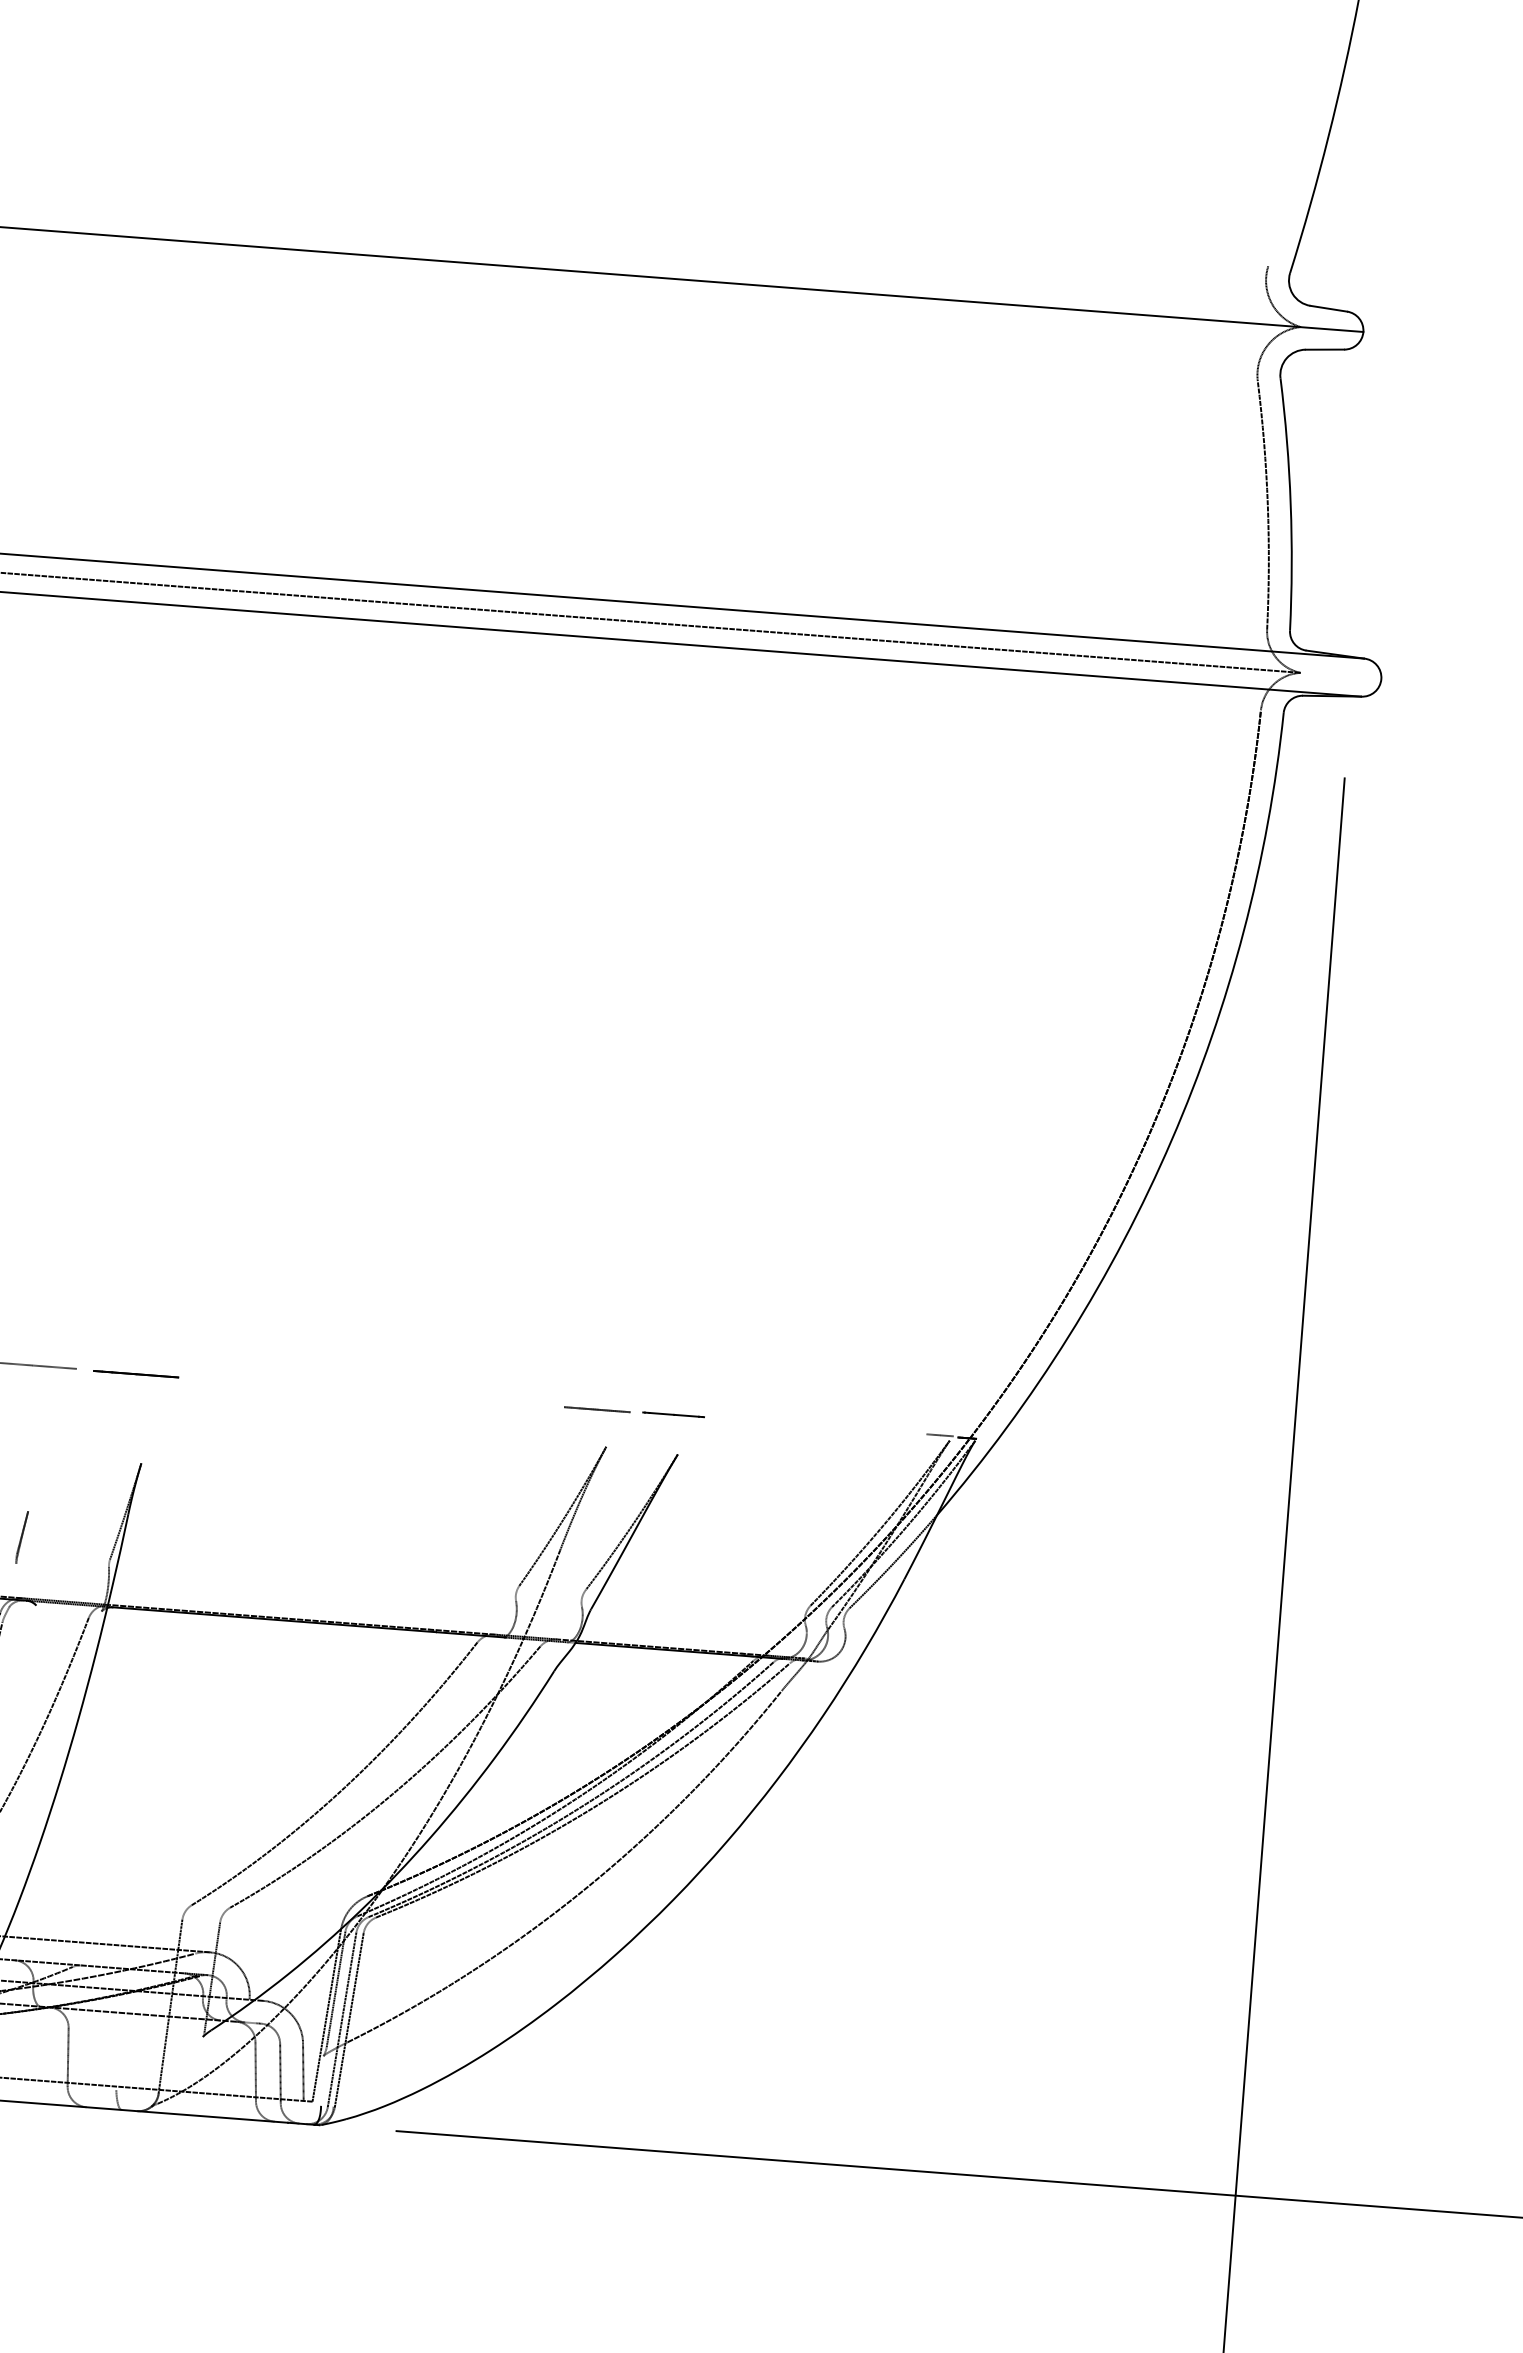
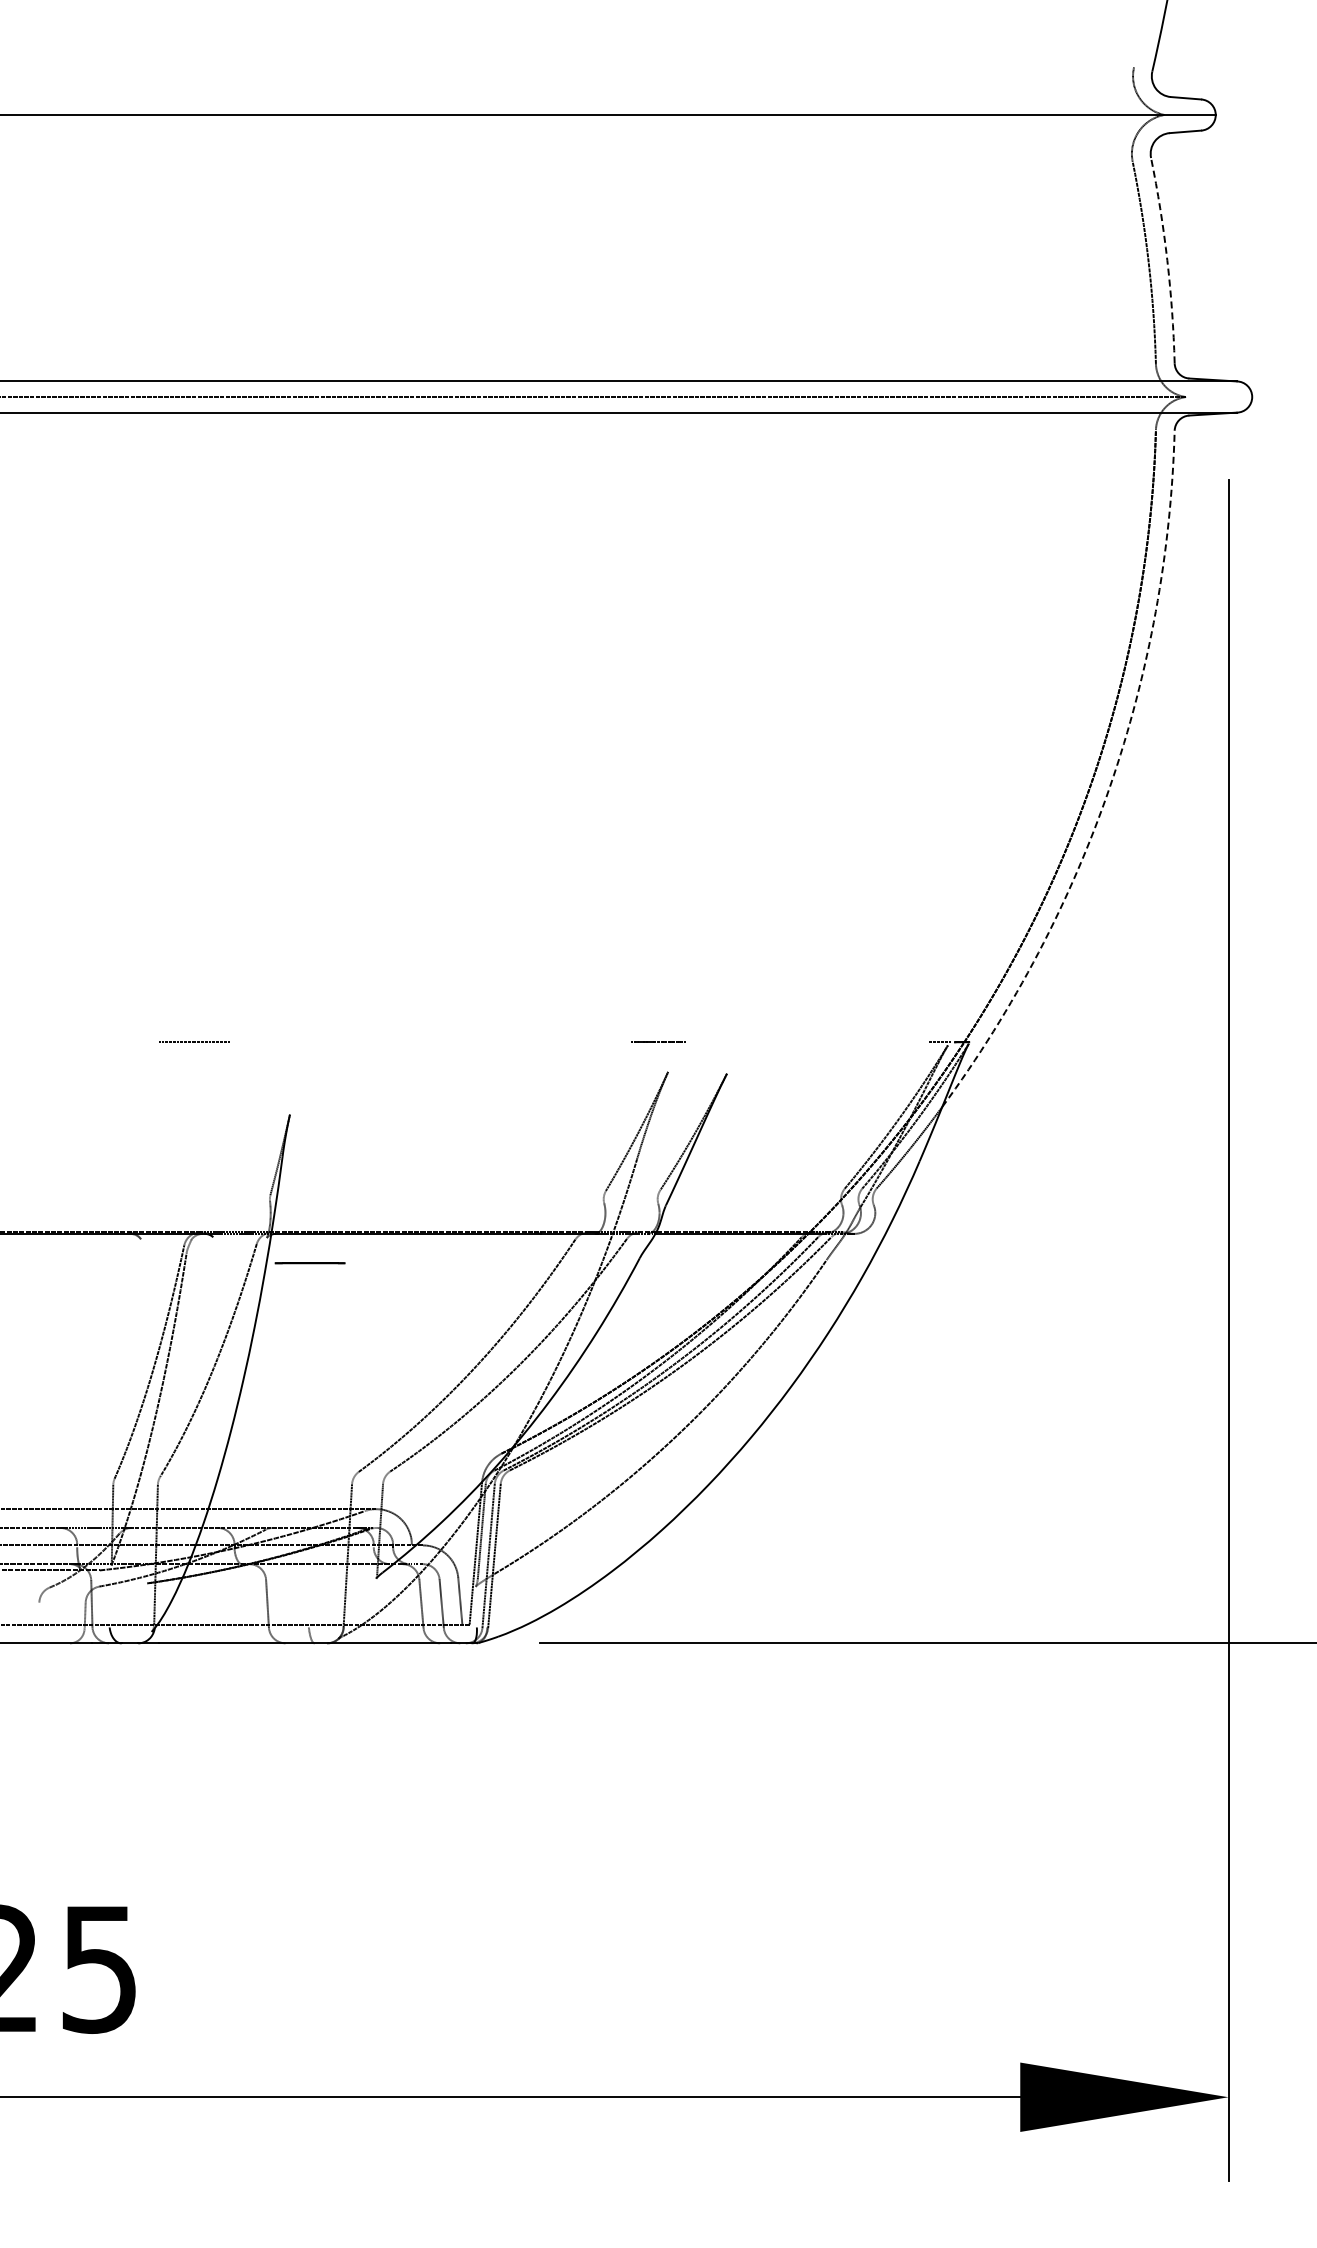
arc: (1290, 504) -> (1167, 260), solid -> dashed
arc: (1172, 1140) -> (1110, 786), solid -> dashed
line: (135, 1374) -> (309, 1263), moved
line: (672, 1414) -> (720, 1041), removed
line: (22, 1537) -> (197, 1182), removed

